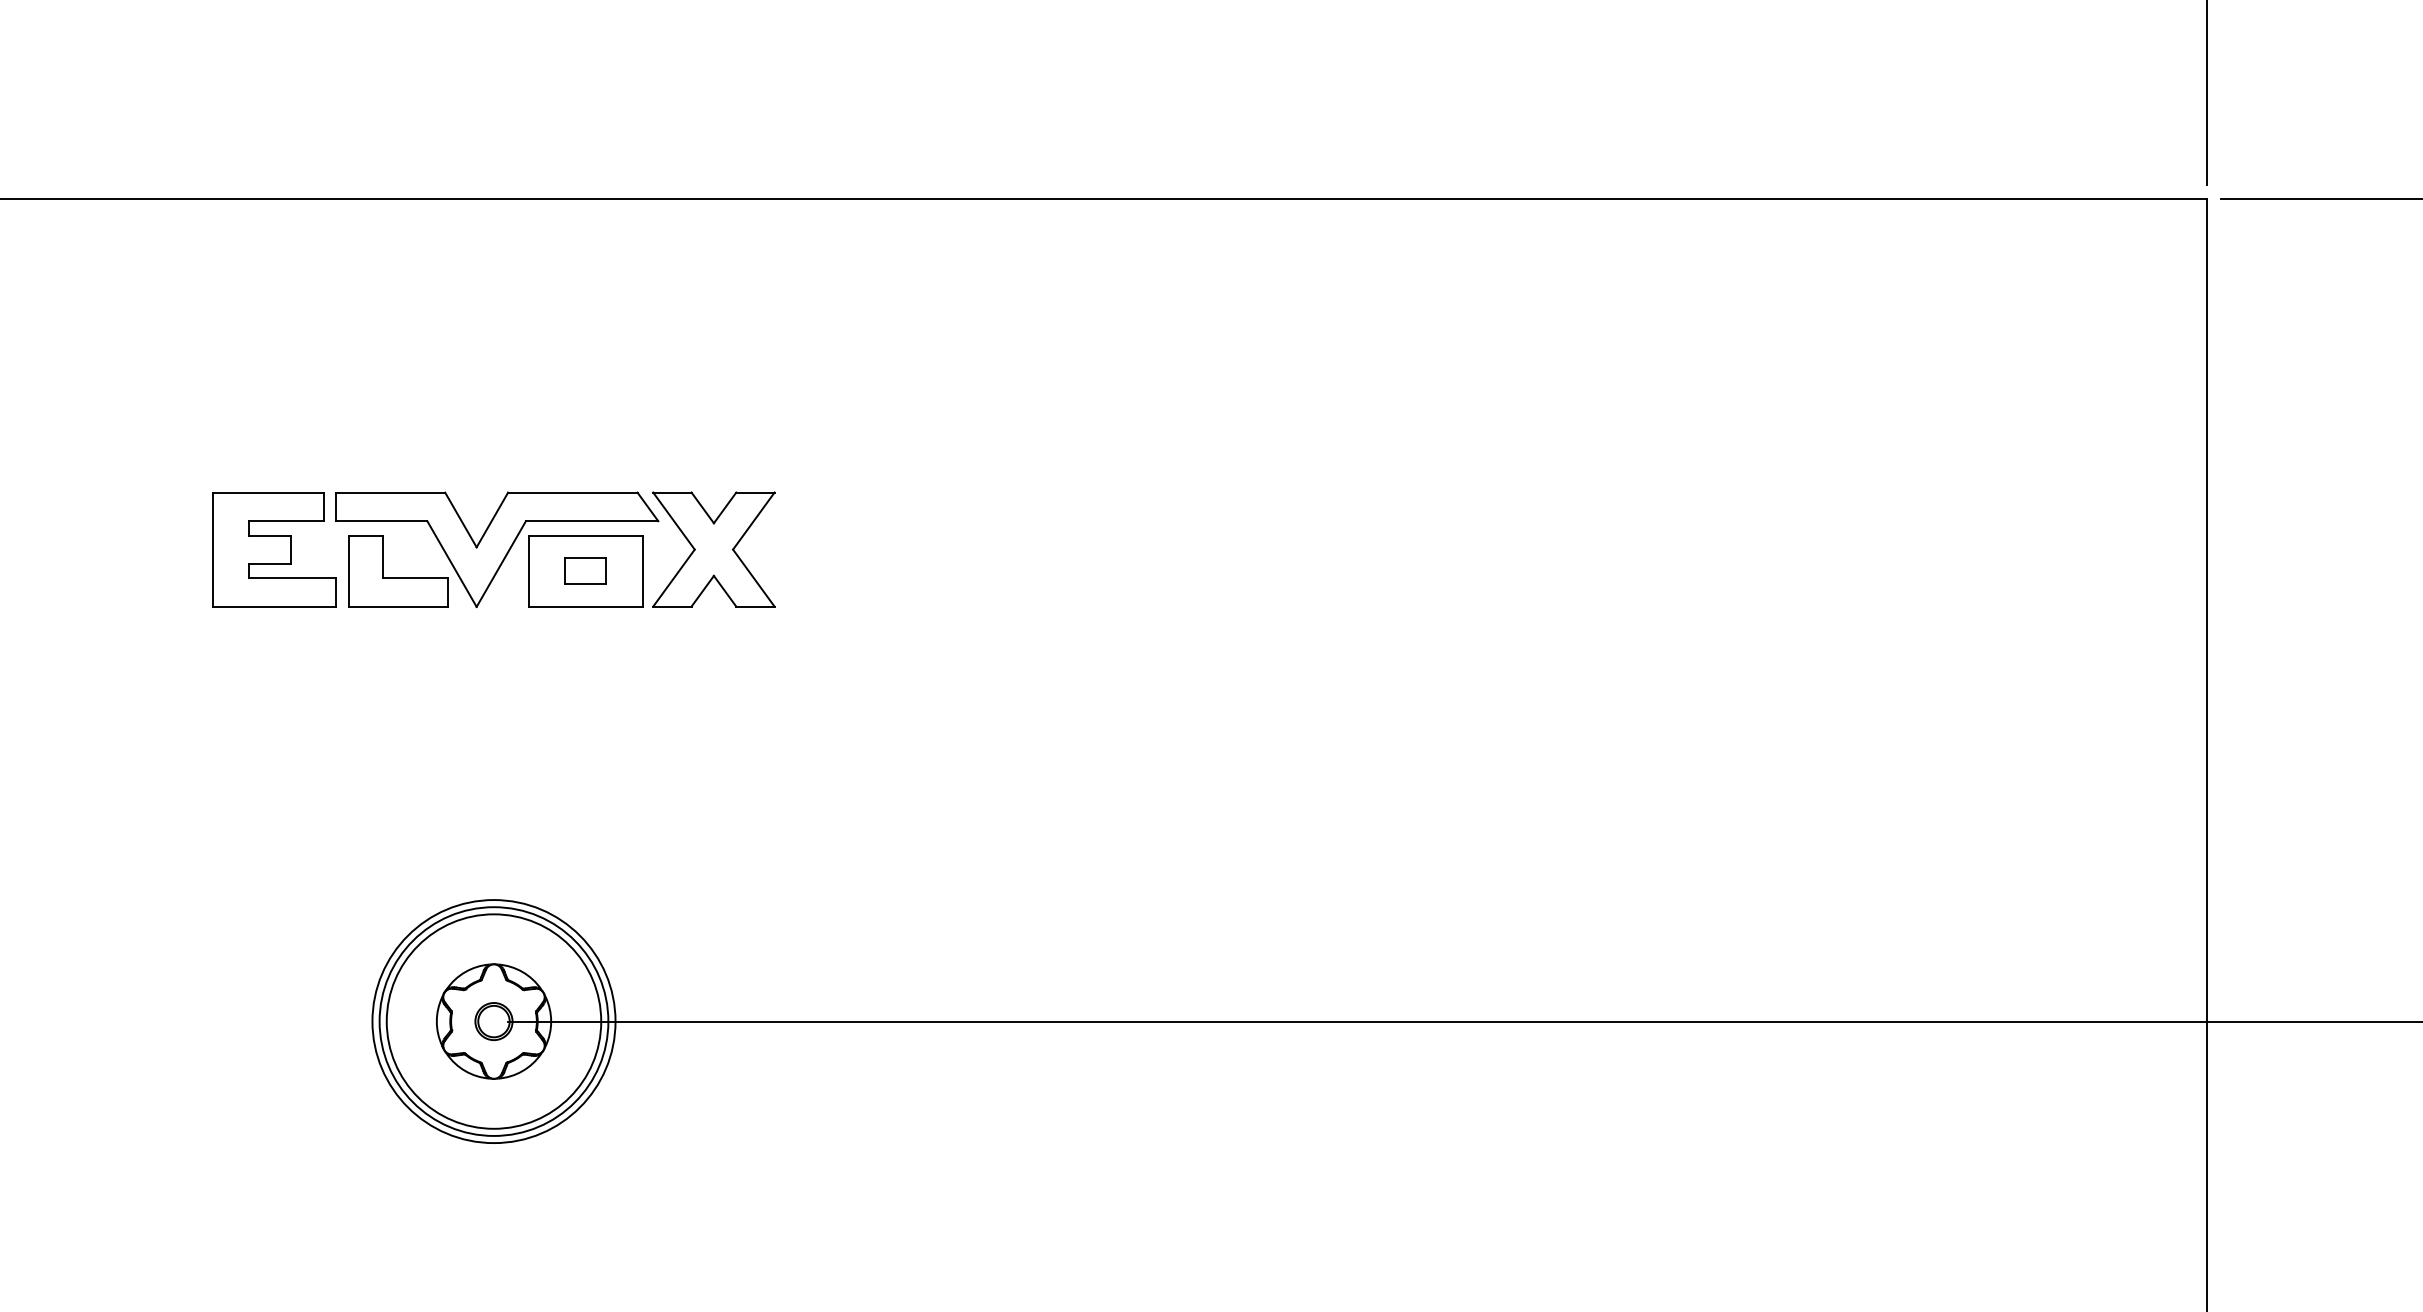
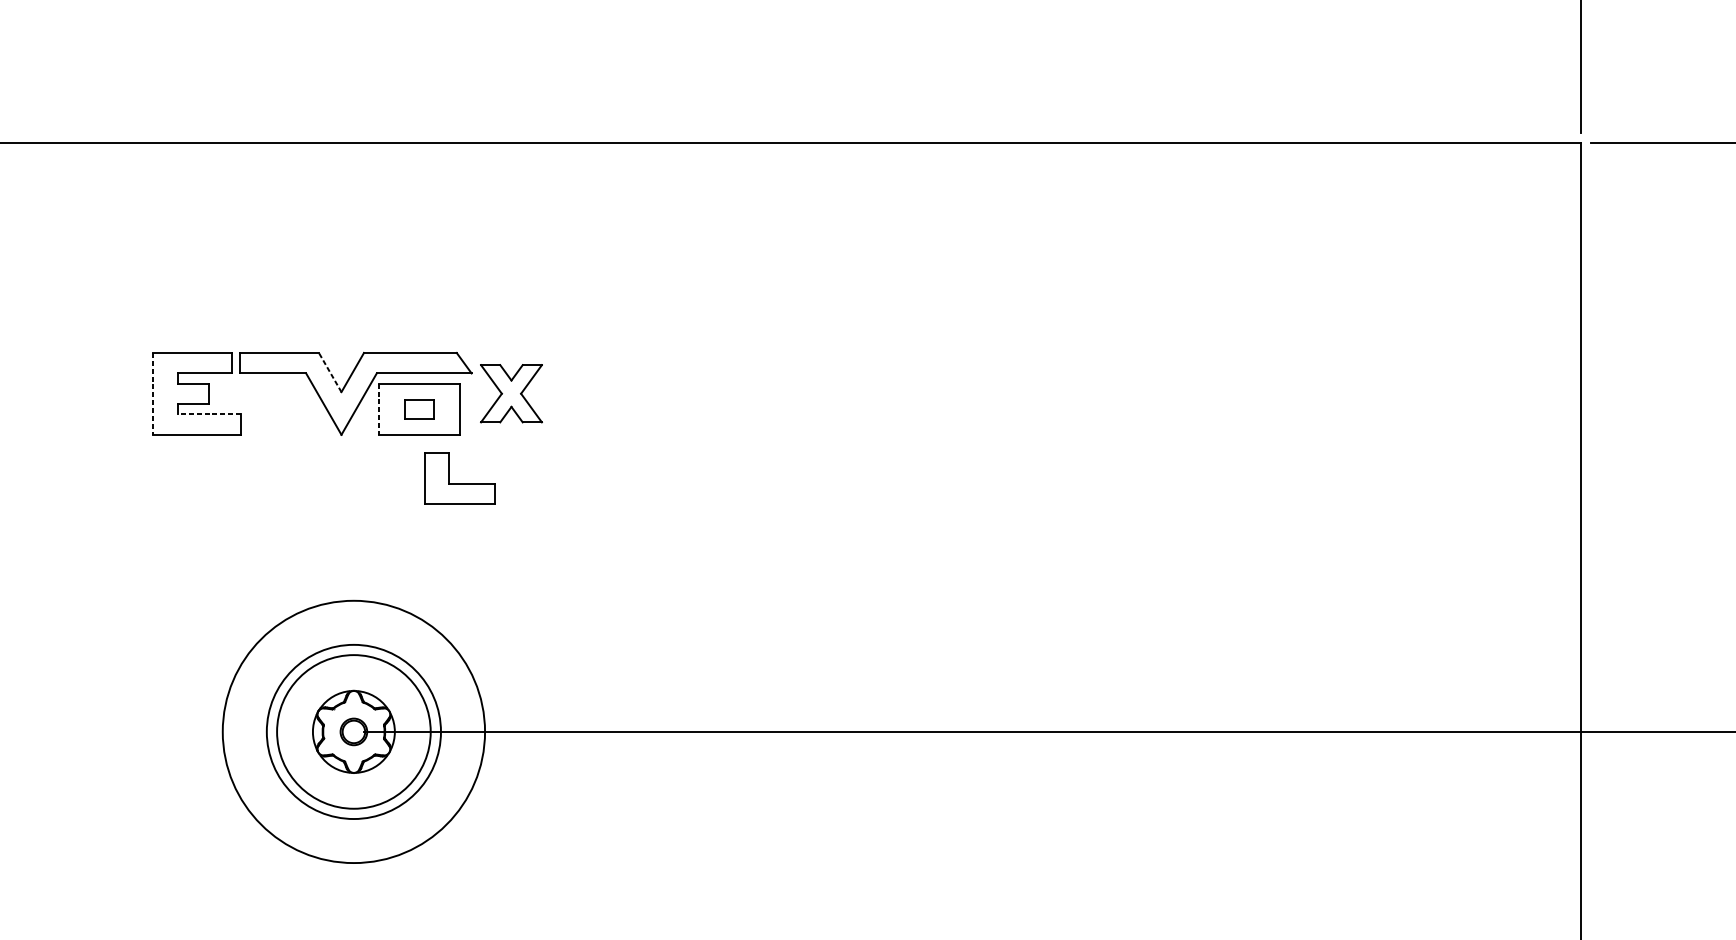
line: (460, 519) -> (329, 372), solid -> dashed
part: (713, 549) -> (511, 393), size x0.7
line: (213, 550) -> (152, 394), solid -> dashed
part: (398, 571) -> (460, 478), moved
line: (528, 571) -> (378, 409), solid -> dashed
line: (292, 578) -> (209, 414), solid -> dashed
circle: (493, 1021) -> (353, 731), size x1.6

